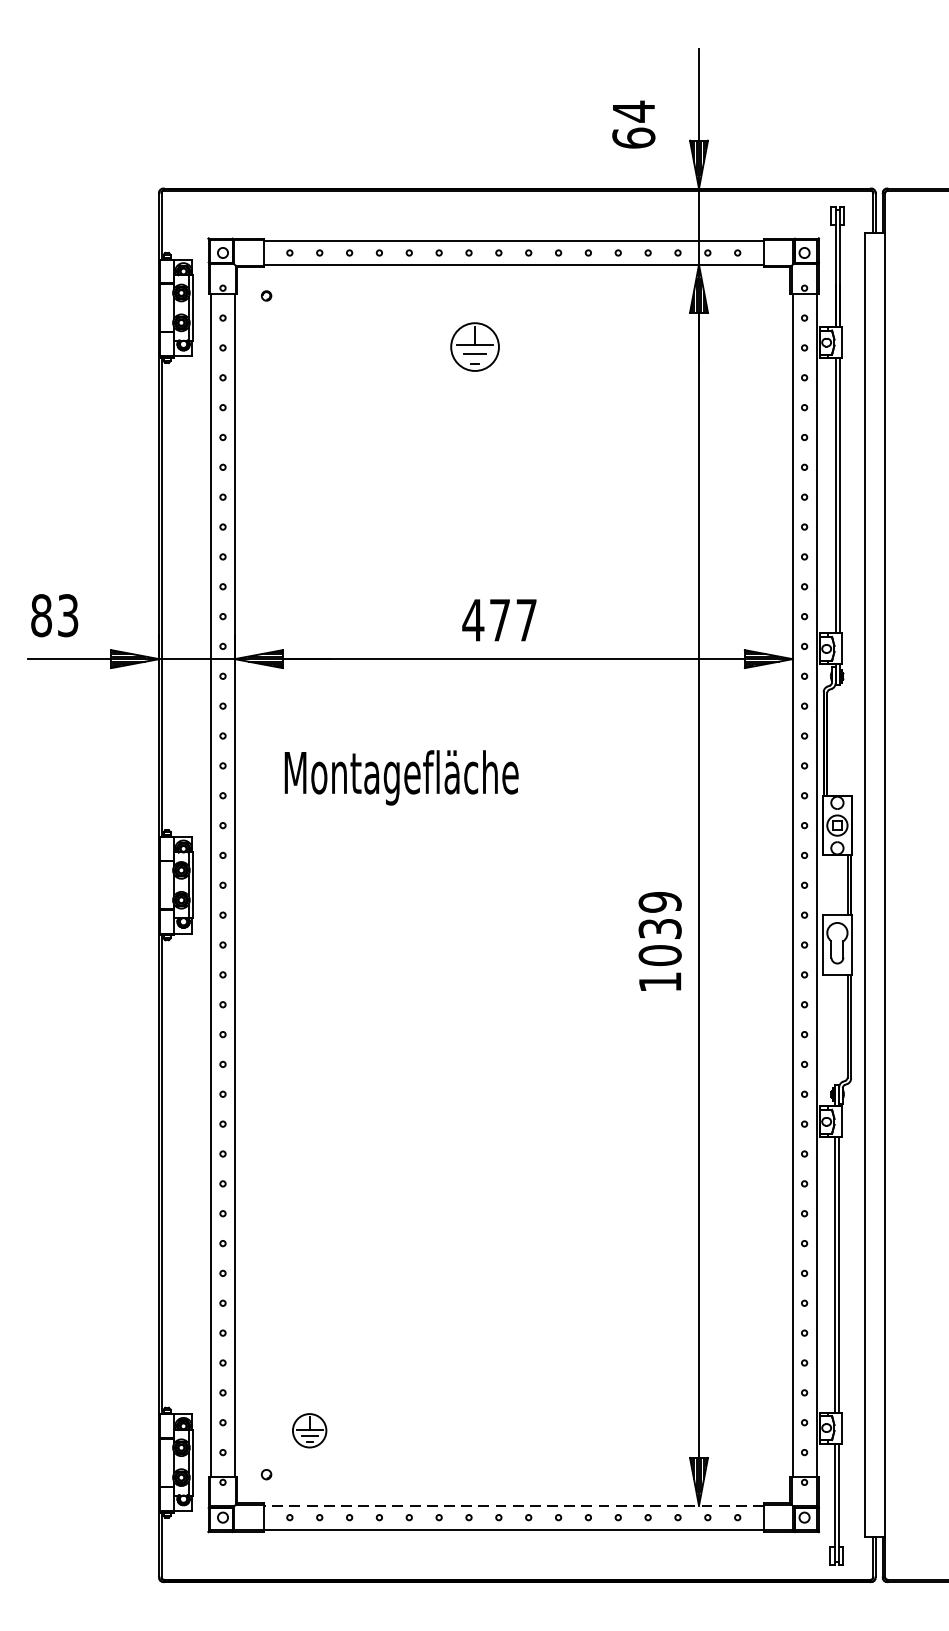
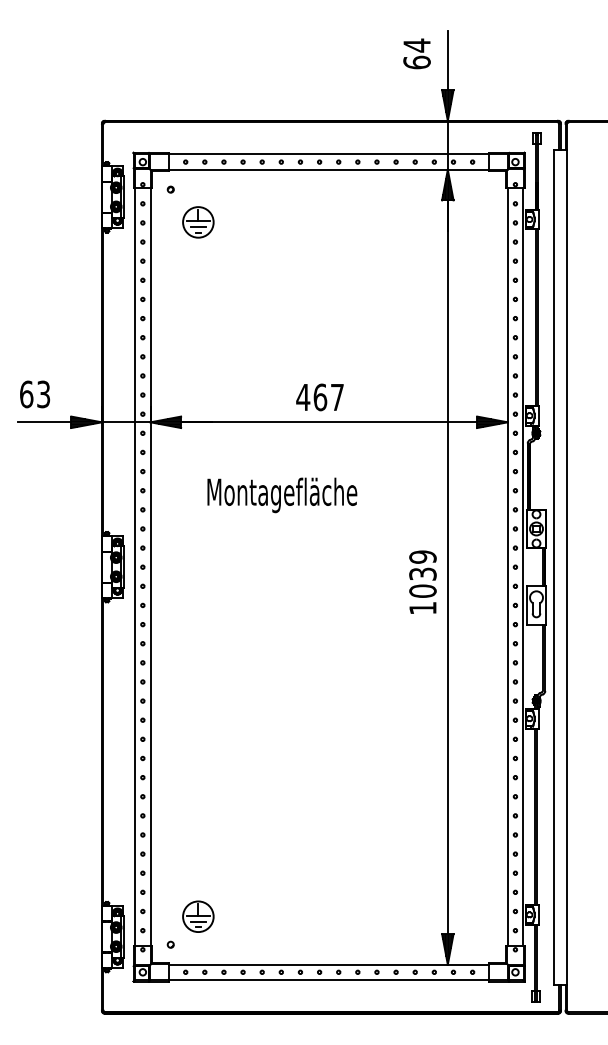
text: (632, 124) -> (416, 53), moved
part: (475, 347) -> (198, 222), moved
text: (41, 615) -> (26, 394), 83 -> 63
text: (500, 620) -> (320, 397), 477 -> 467
text: (401, 778) -> (282, 495), moved
text: (659, 940) -> (422, 581), moved
part: (309, 1430) -> (198, 916), size x1.43
line: (512, 1505) -> (328, 964), dashed -> solid

